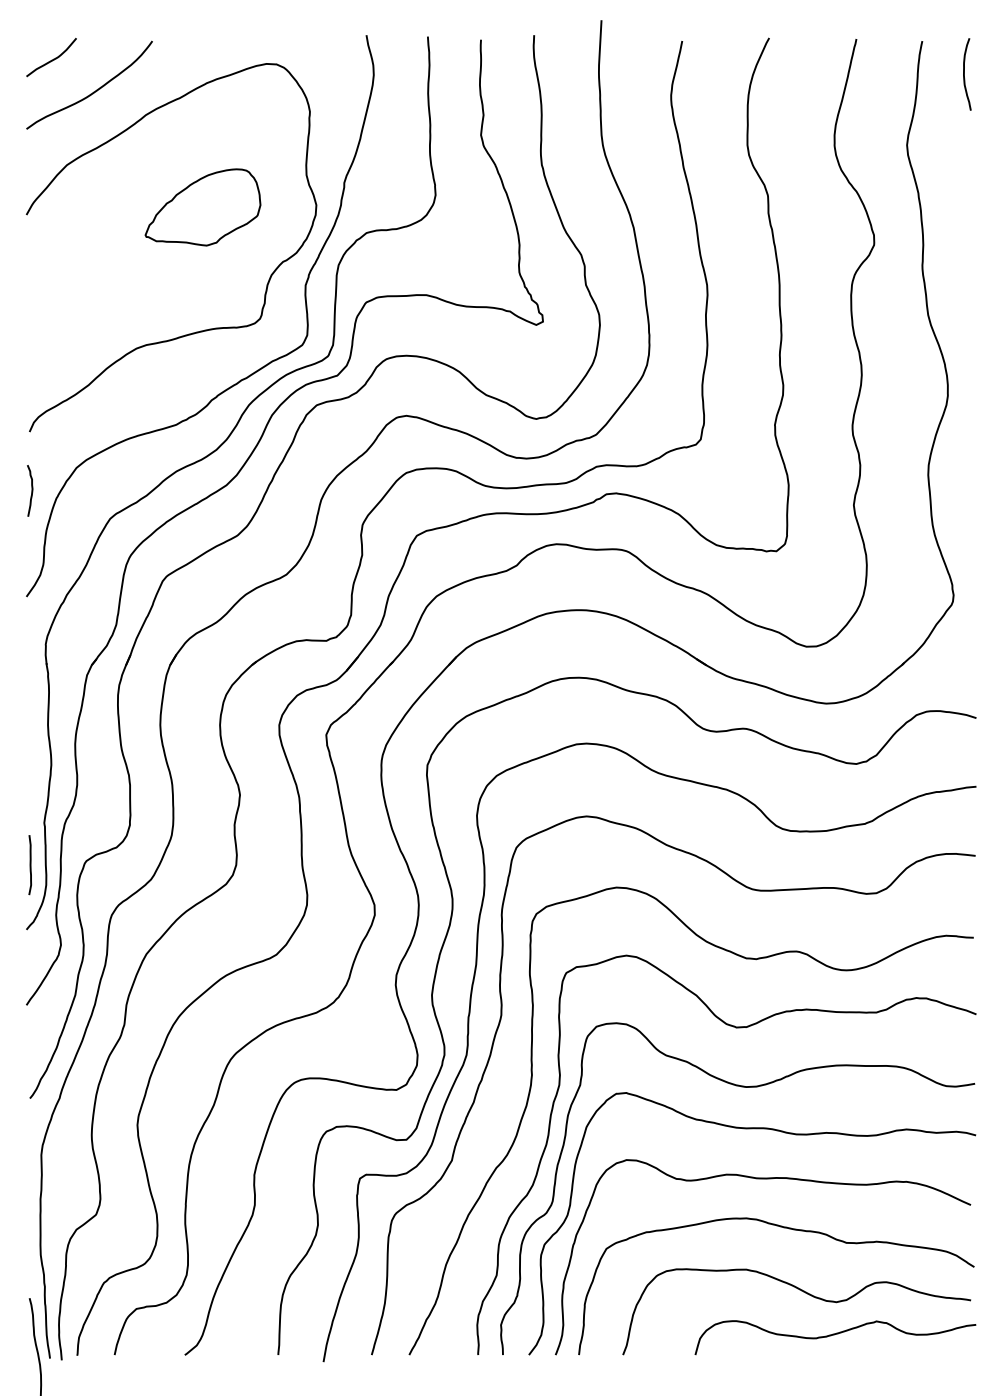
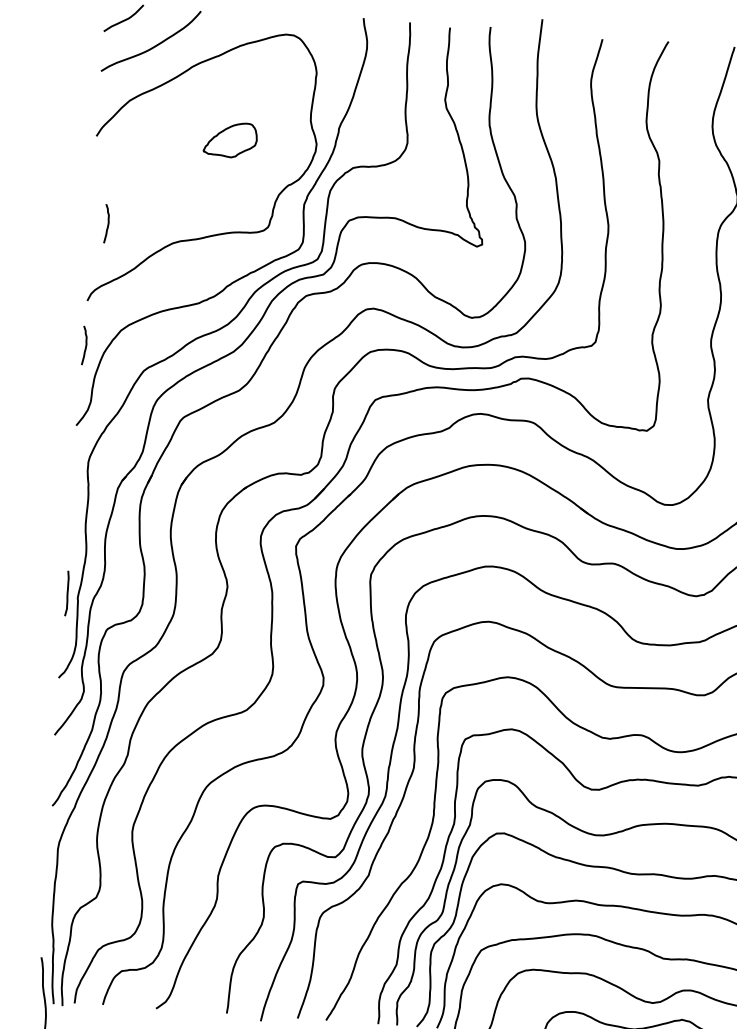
part: (202, 207) -> (230, 139), size x0.6
curve: (49, 328) -> (107, 223), added
curve: (30, 865) -> (67, 593), moved

